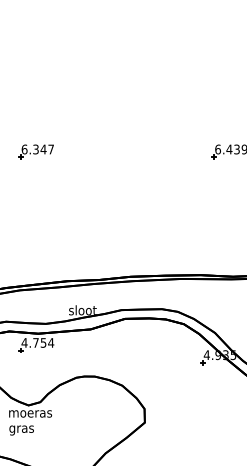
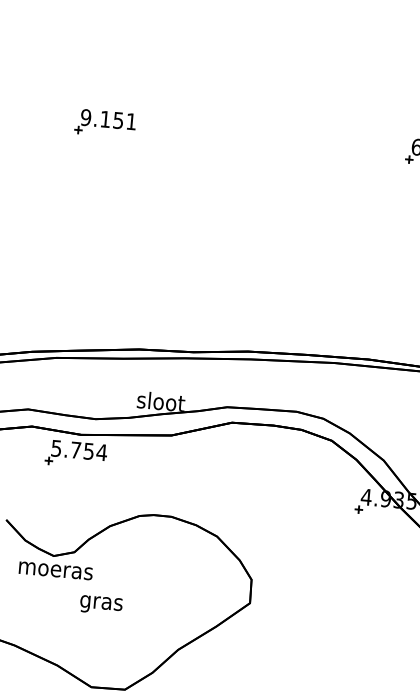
text: (37, 149) -> (108, 119), 6.347 -> 9.151
text: (24, 342) -> (56, 447), 4.754 -> 5.754
text: (21, 430) -> (100, 605), moved

